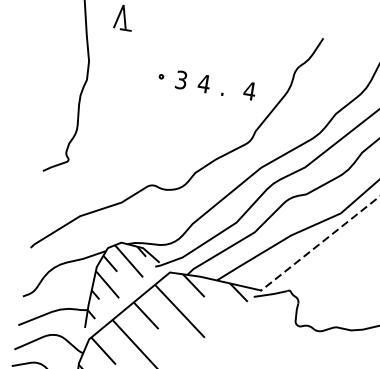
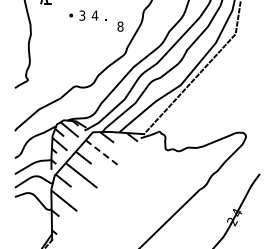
part: (190, 81) -> (87, 15), moved
text: (249, 90) -> (120, 26), 4 -> 8
line: (181, 311) -> (102, 152), solid -> dashed

